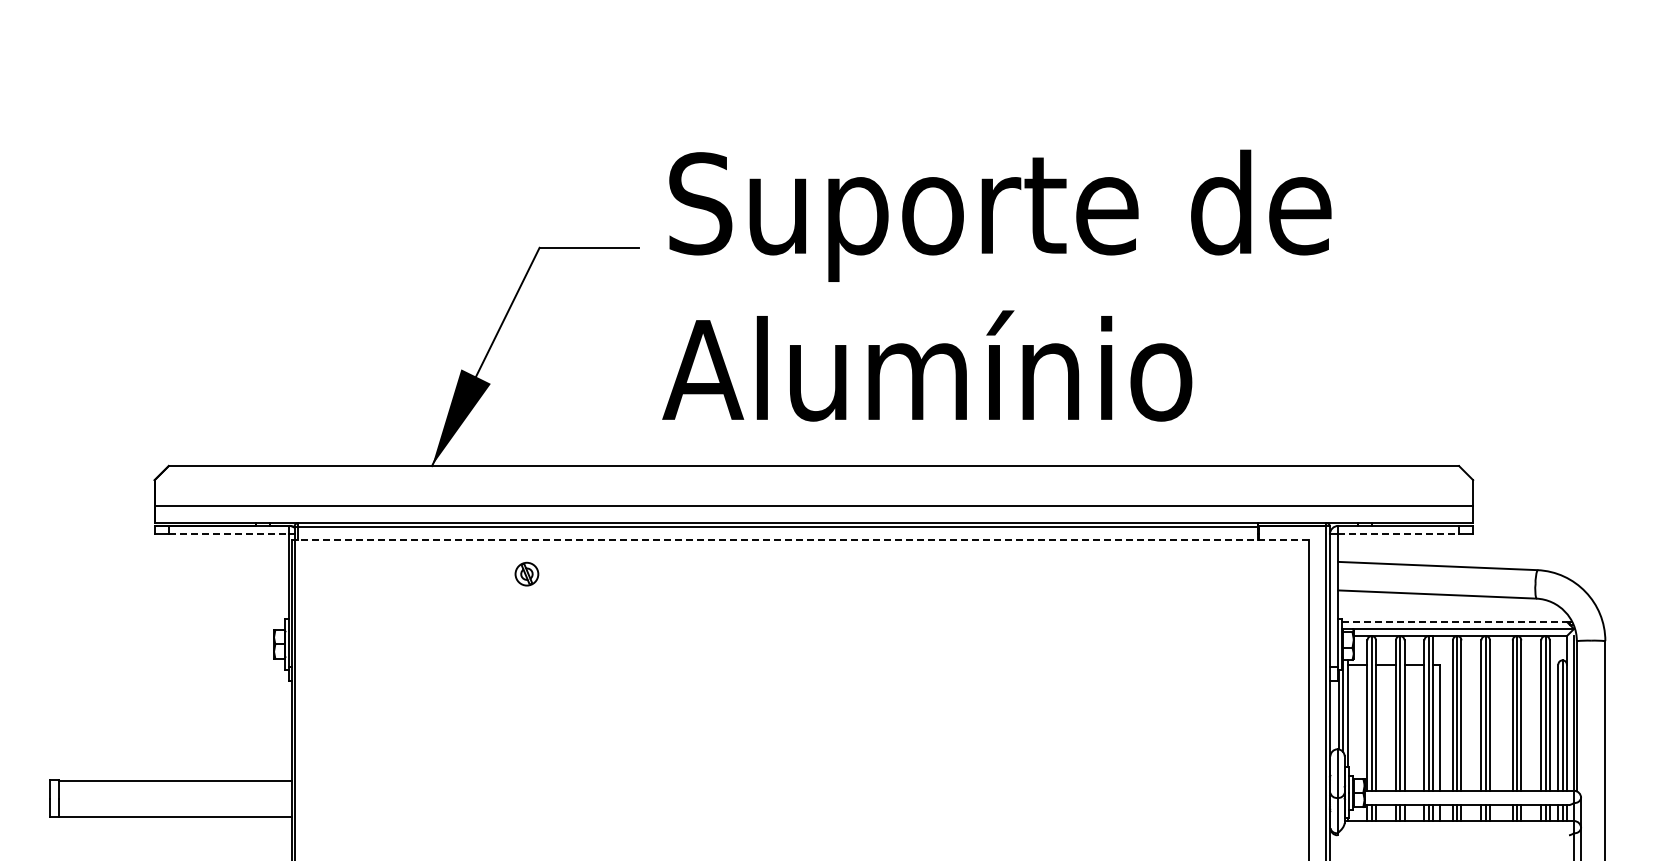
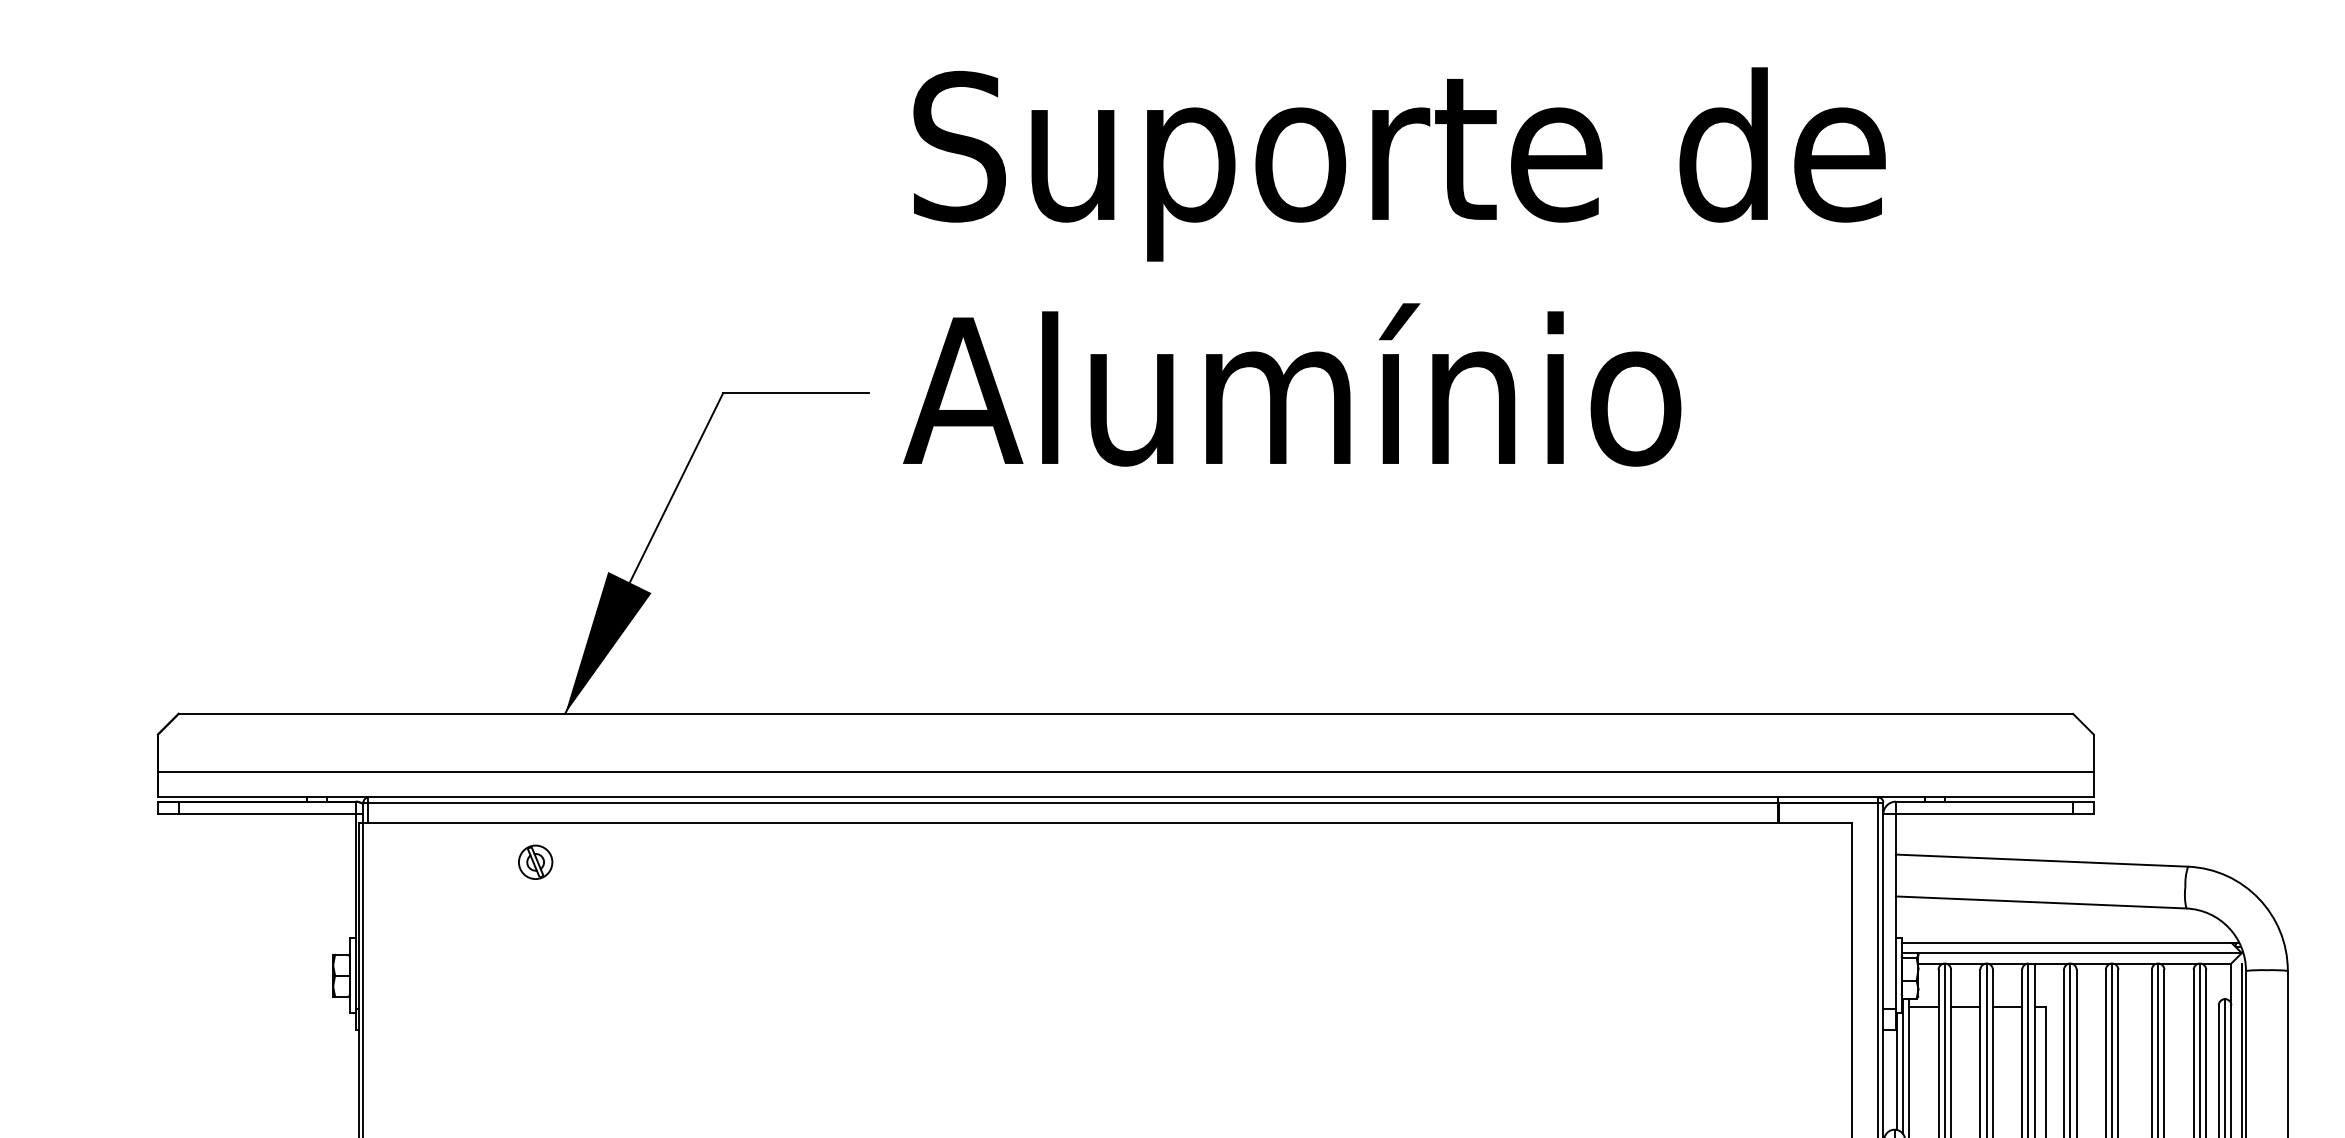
text: (996, 285) -> (1393, 266), moved
line: (229, 534) -> (267, 814), dashed -> solid
line: (1399, 534) -> (1985, 814), dashed -> solid
line: (801, 540) -> (1107, 823), dashed -> solid
part: (526, 573) -> (535, 861), moved
line: (1455, 621) -> (2067, 942), dashed -> solid

